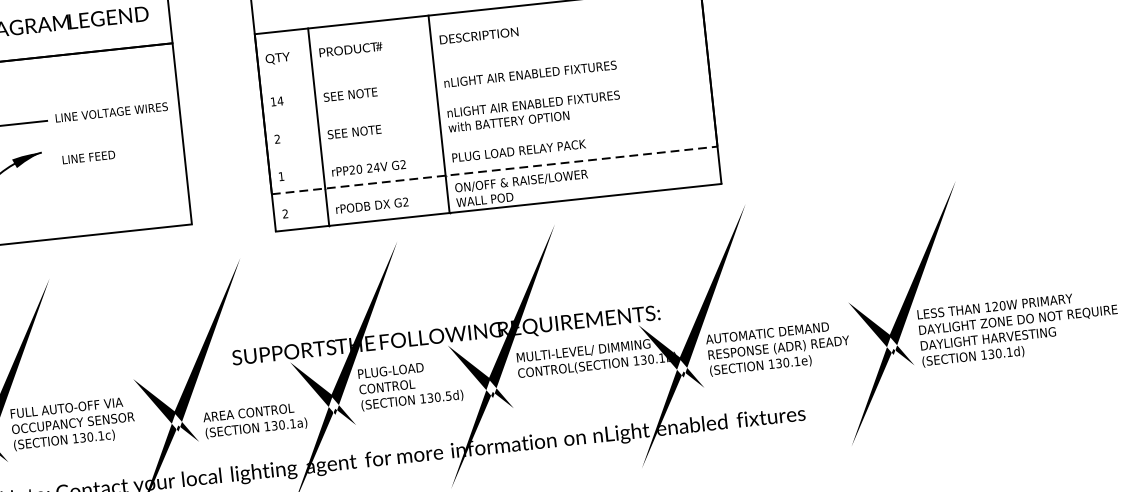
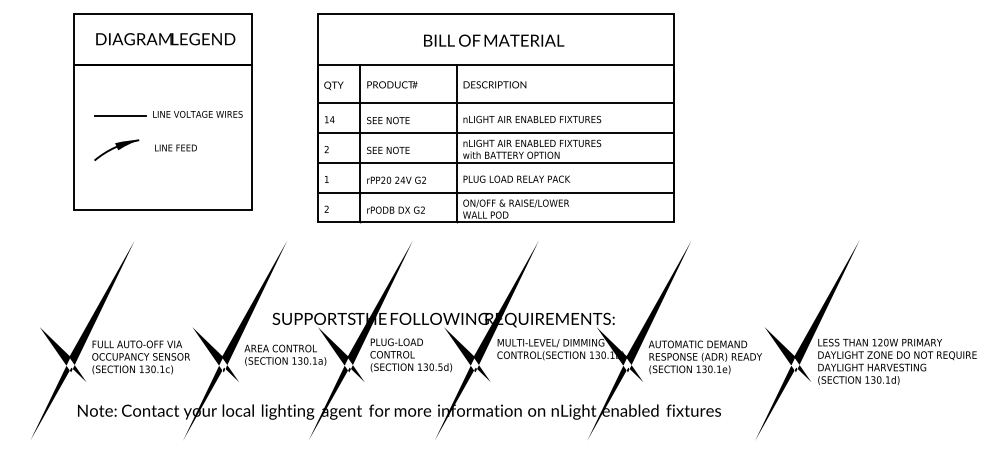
line: (482, 57) -> (495, 102), added
line: (486, 95) -> (495, 132), added
line: (490, 132) -> (495, 162), added
line: (495, 170) -> (496, 192), dashed -> solid
text: (255, 419) -> (285, 354), moved

